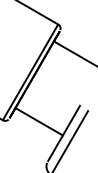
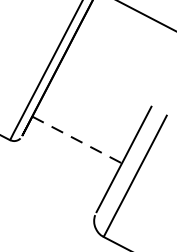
line: (39, 122) -> (77, 141), solid -> dashed

